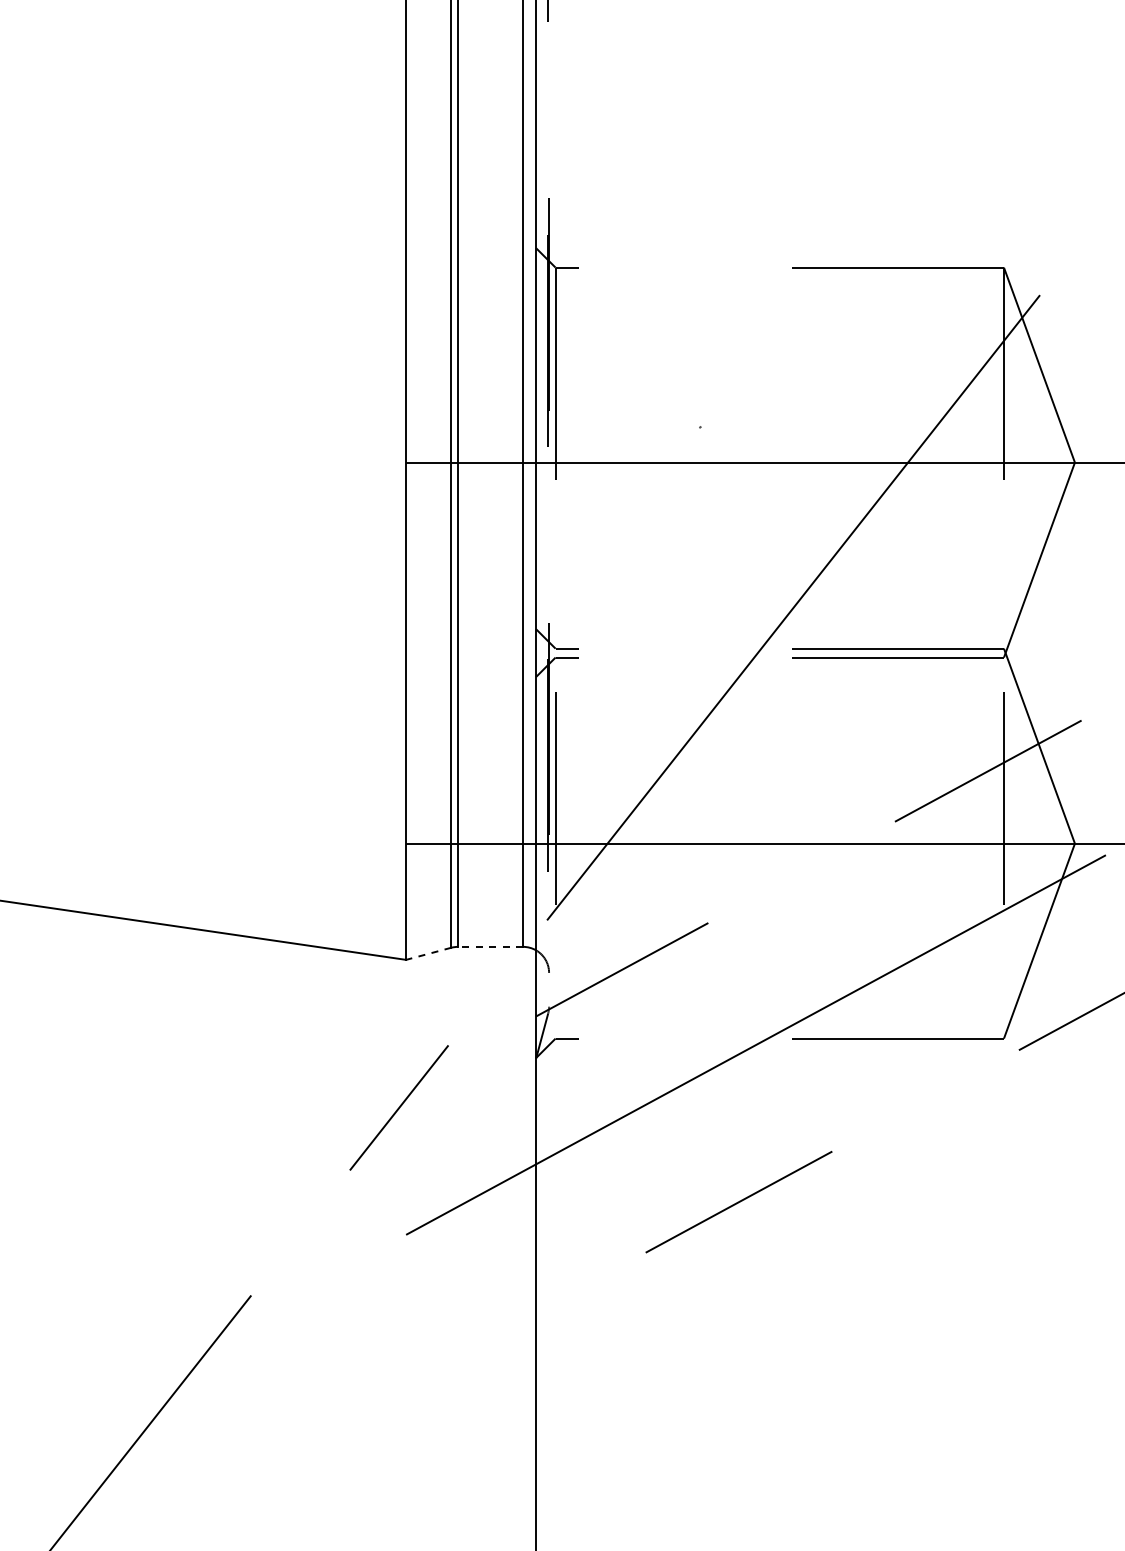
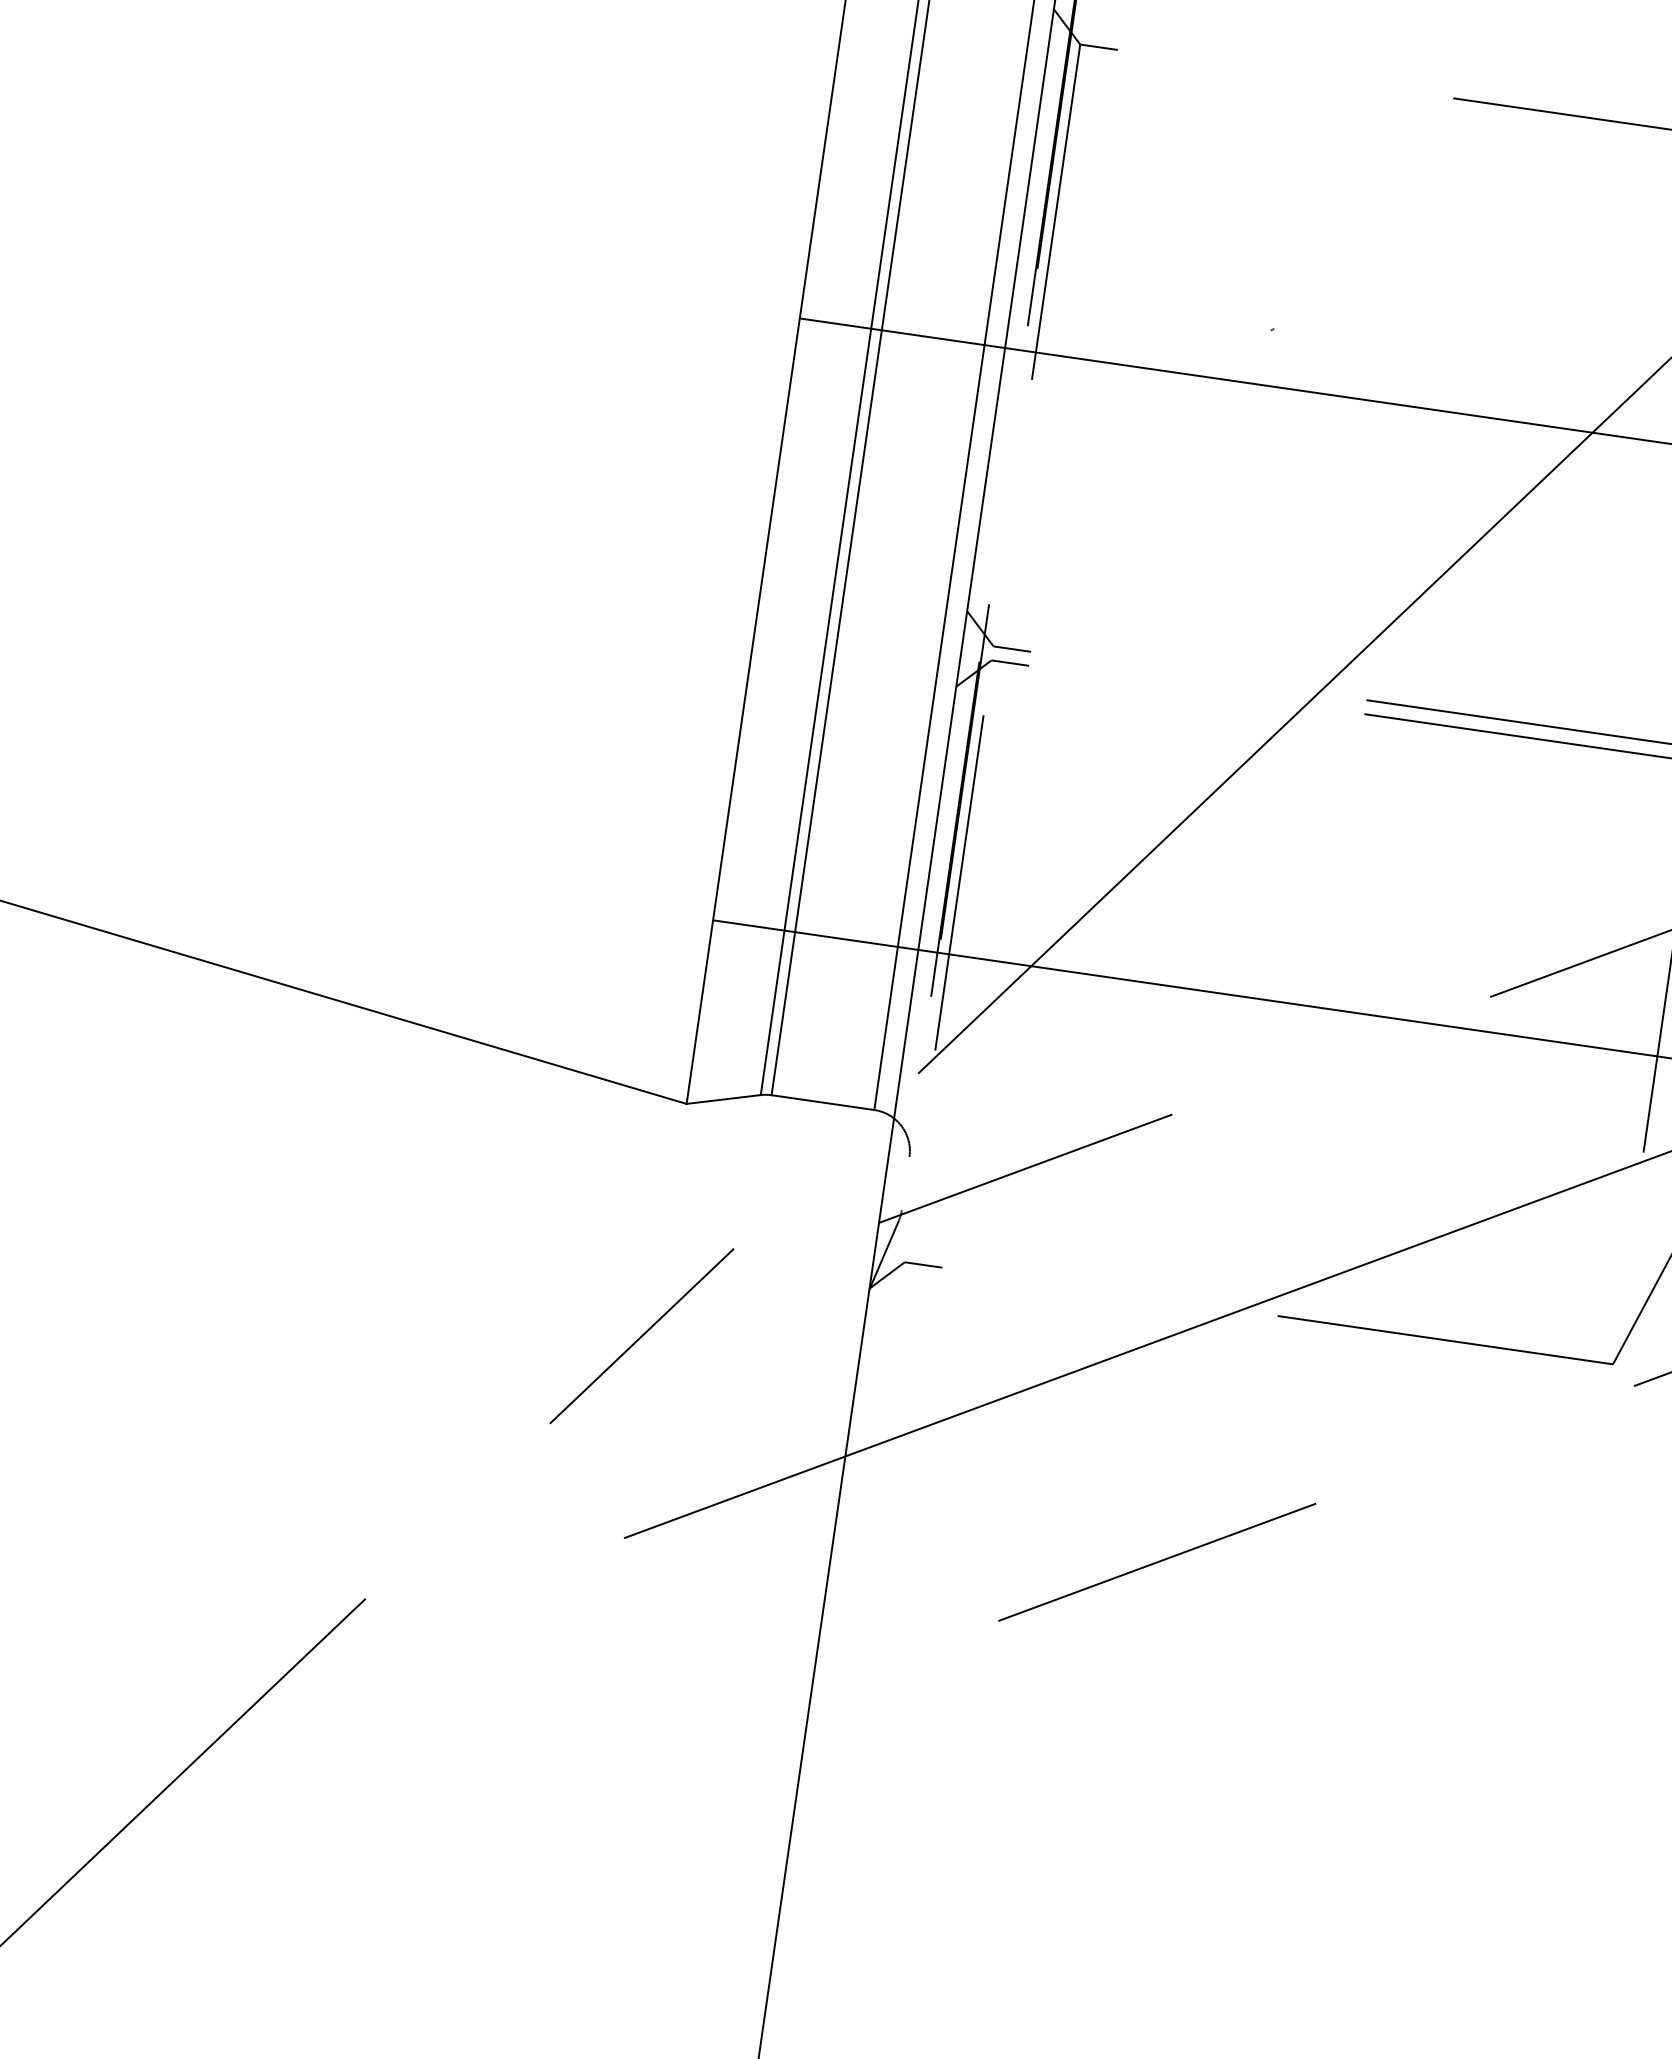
line: (490, 946) -> (822, 1101), dashed -> solid
line: (428, 953) -> (723, 1098), dashed -> solid

